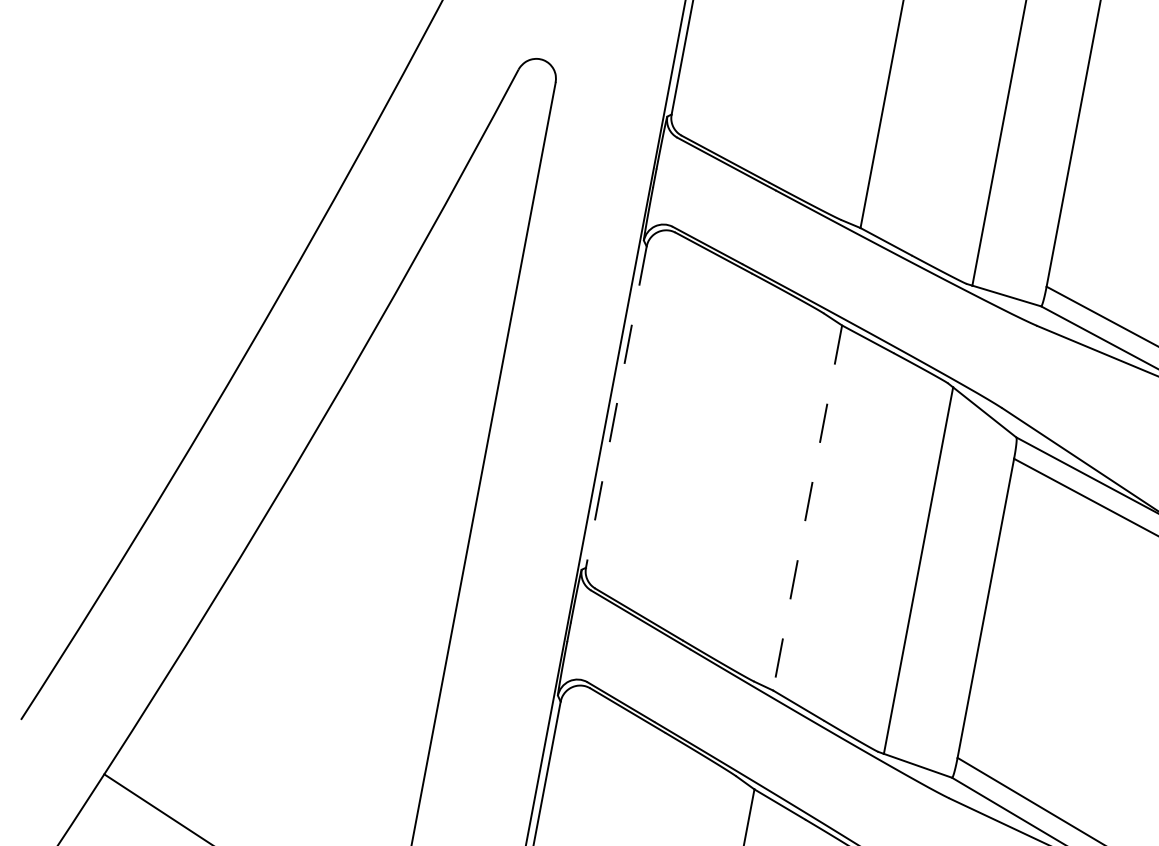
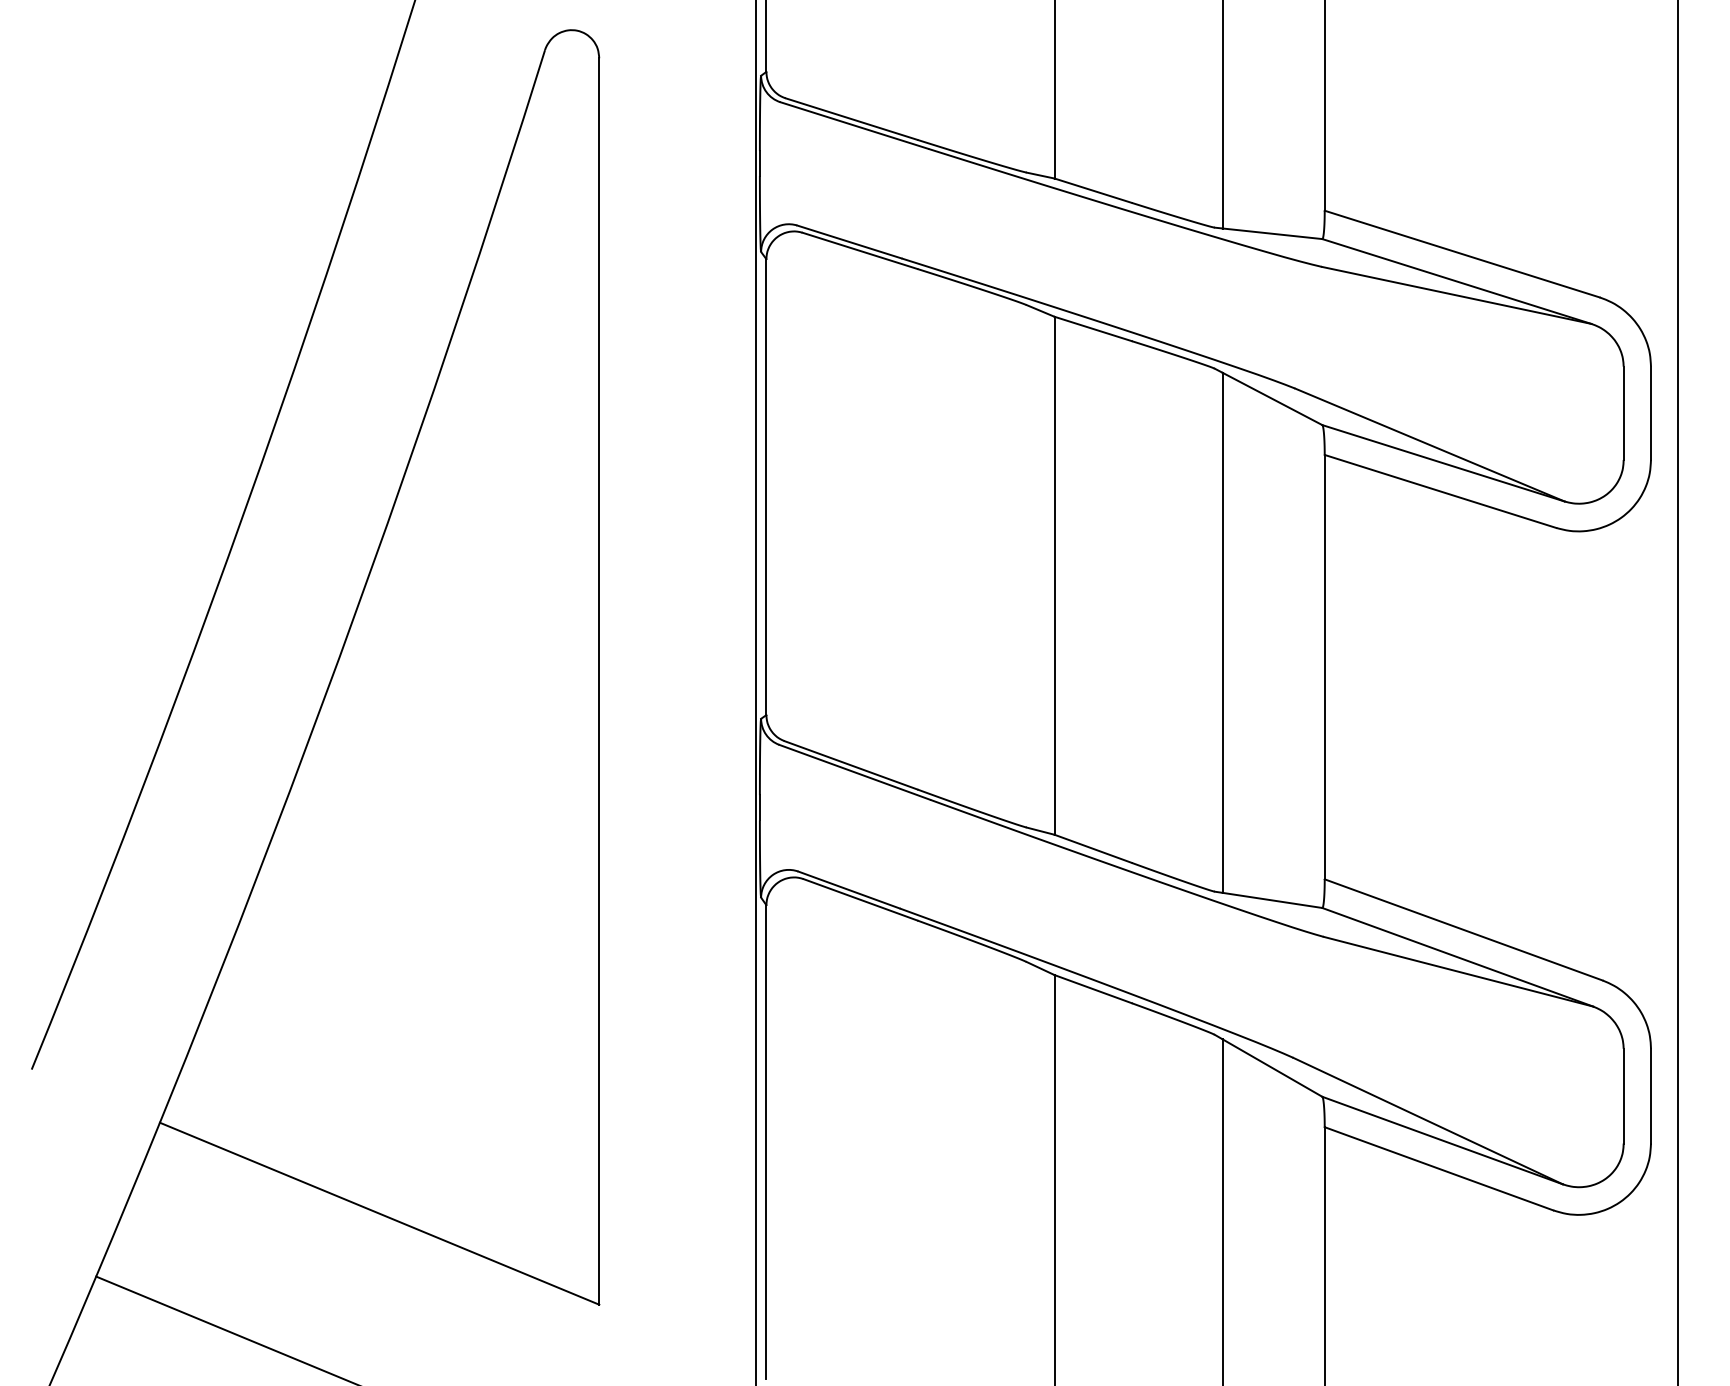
line: (616, 407) -> (766, 487), dashed -> solid
line: (807, 507) -> (1054, 575), dashed -> solid

